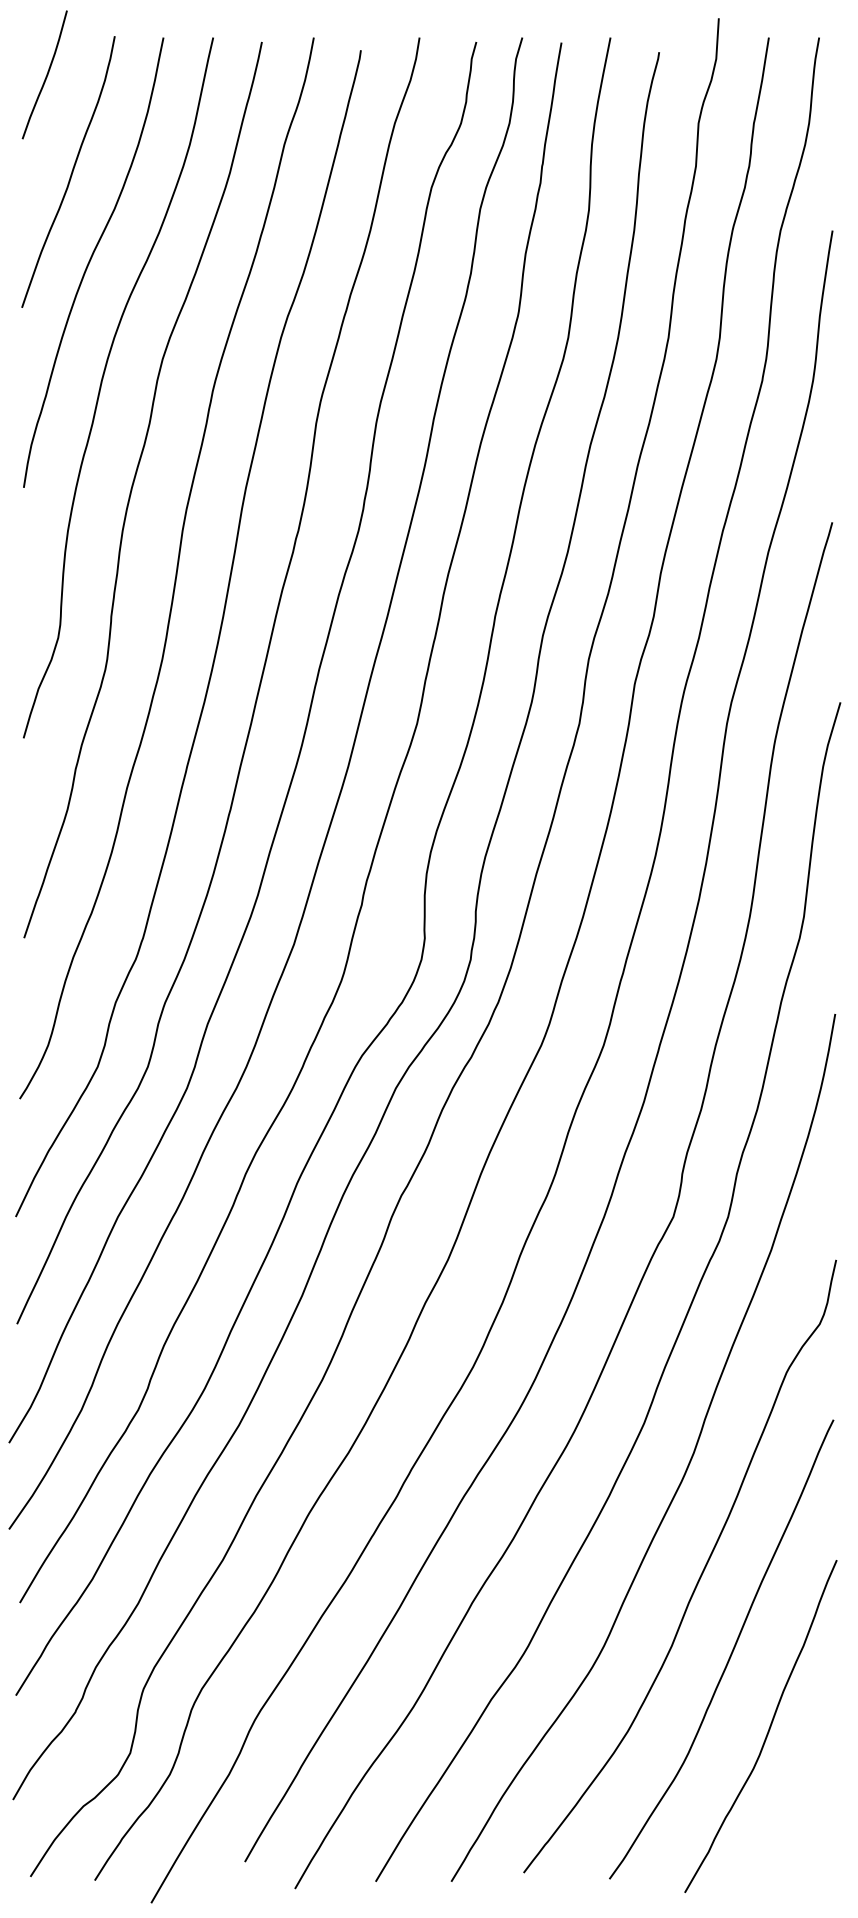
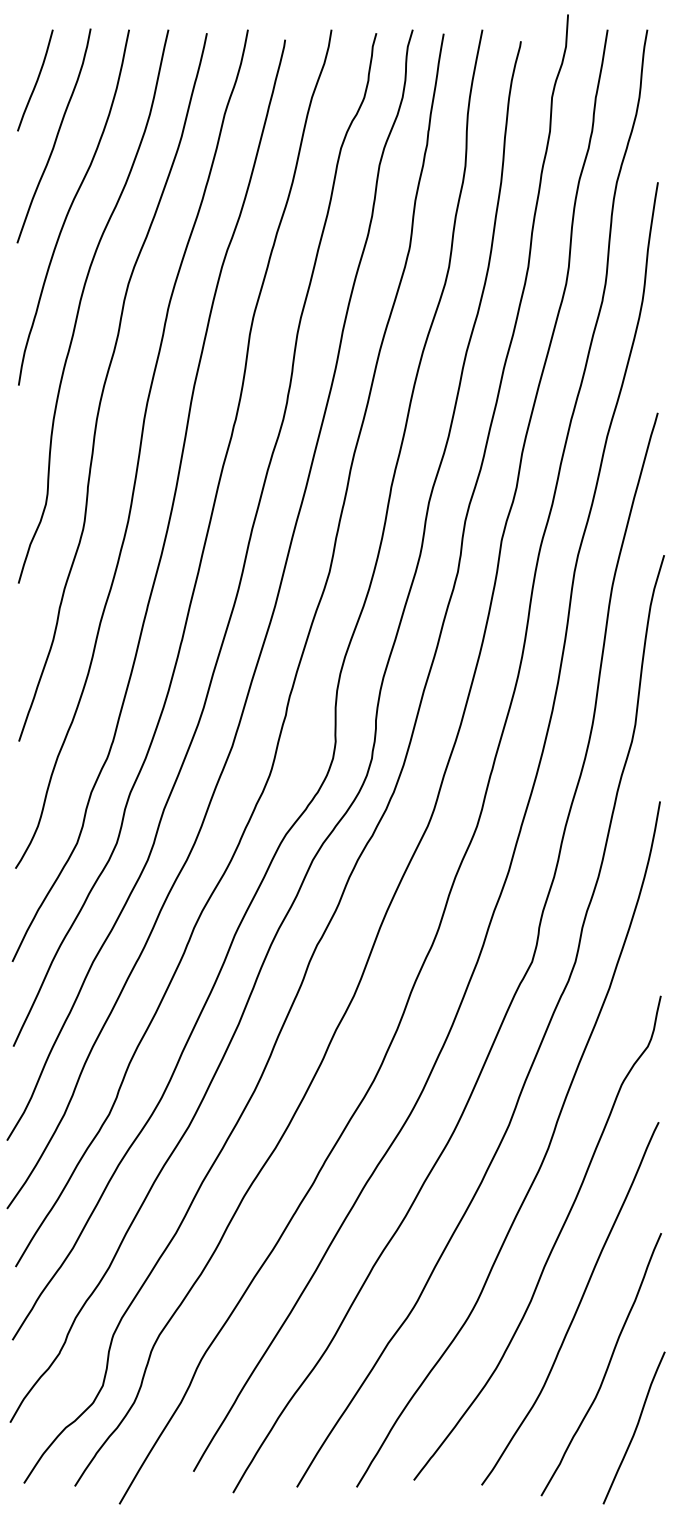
curve: (46, 74) -> (36, 80), moved
curve: (803, 1808) -> (635, 1429), added

